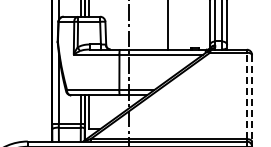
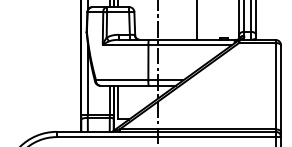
line: (246, 95) -> (275, 85), dashed -> solid
line: (252, 99) -> (281, 89), dashed -> solid

